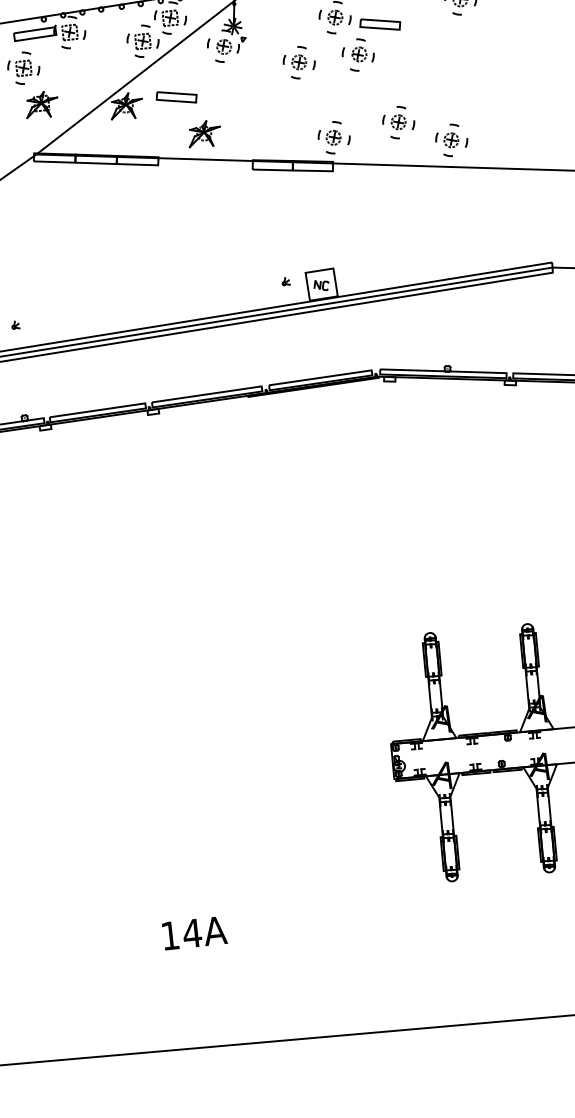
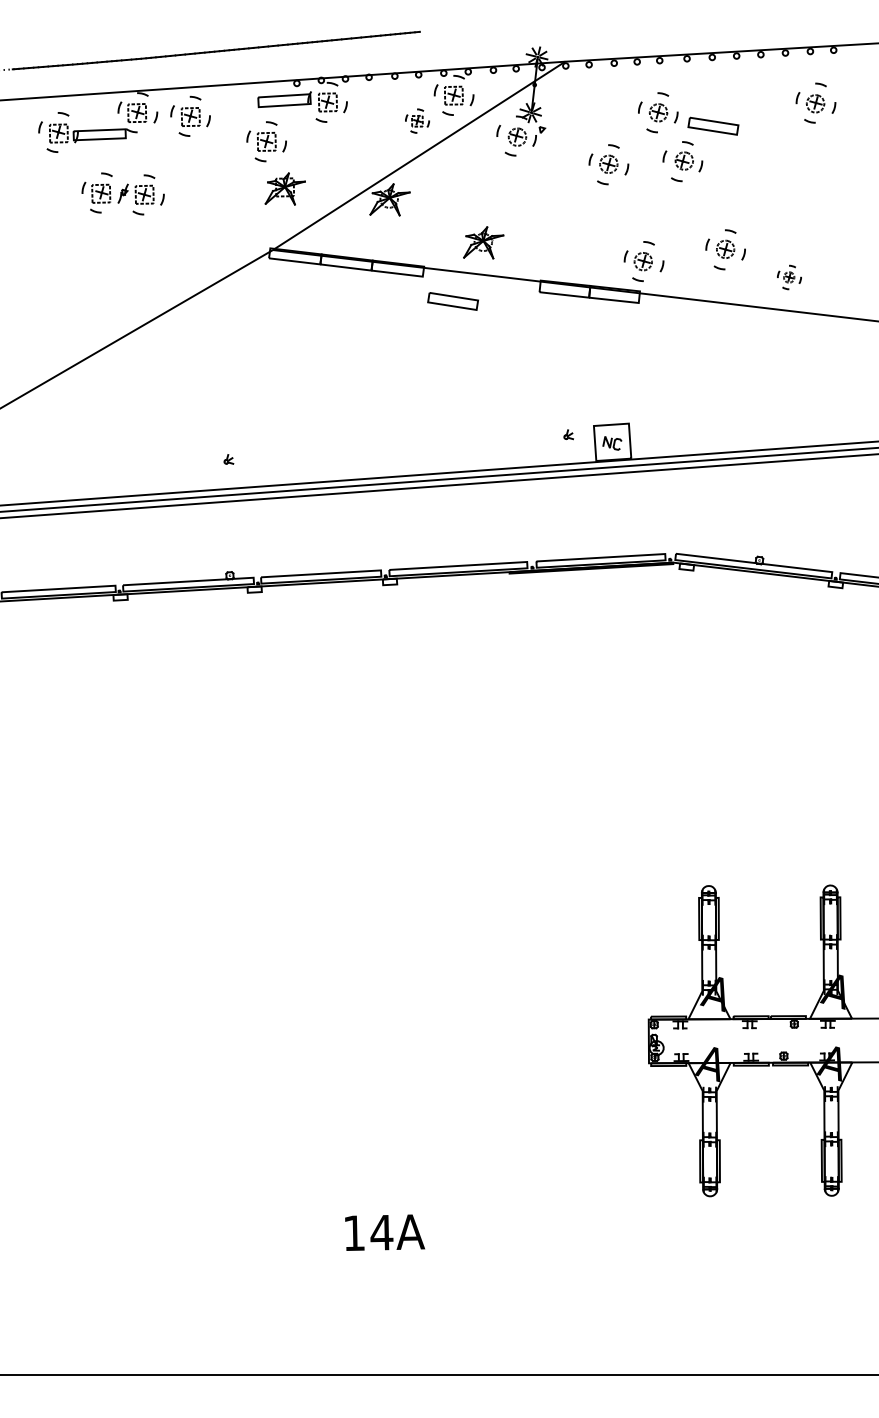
part: (142, 40) -> (417, 120), size x0.6
part: (176, 97) -> (452, 301), moved
part: (451, 140) -> (789, 277), size x0.6

